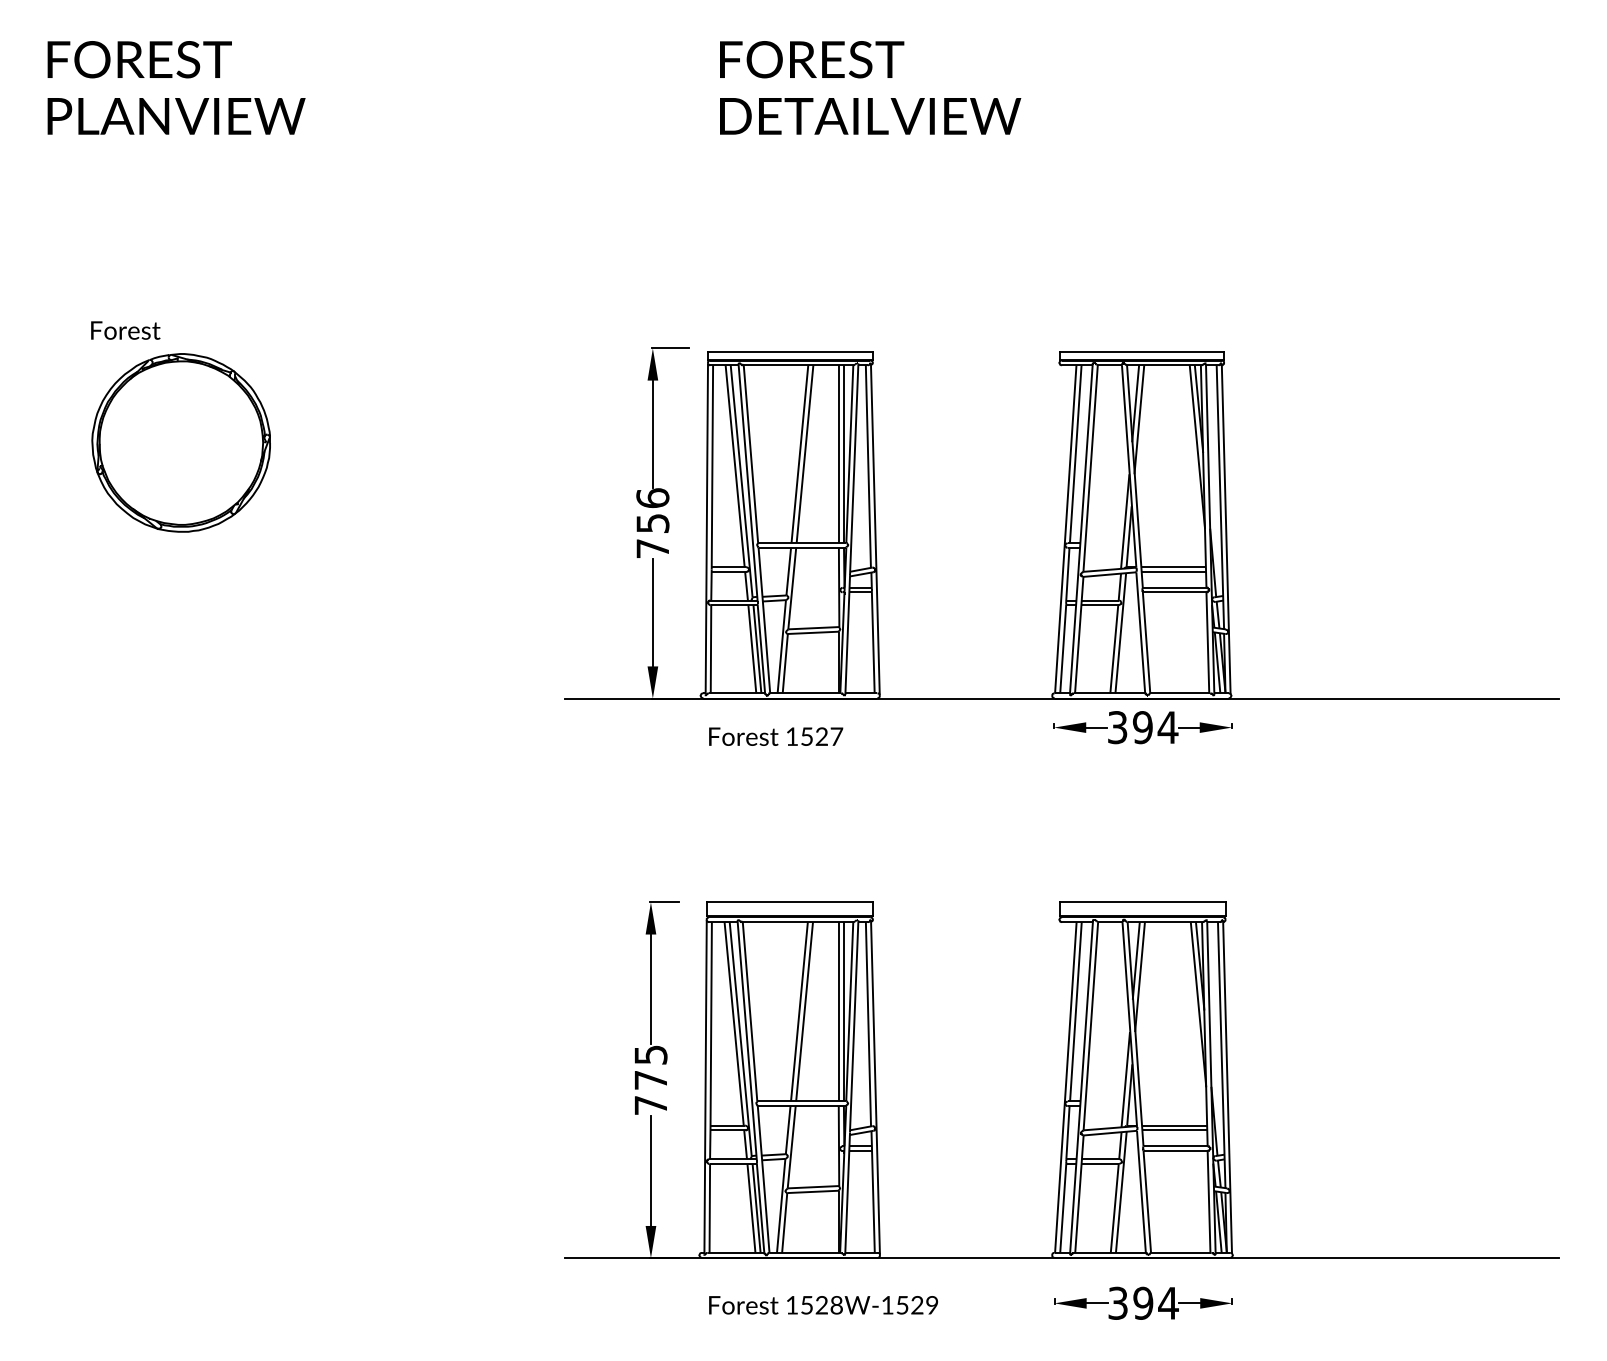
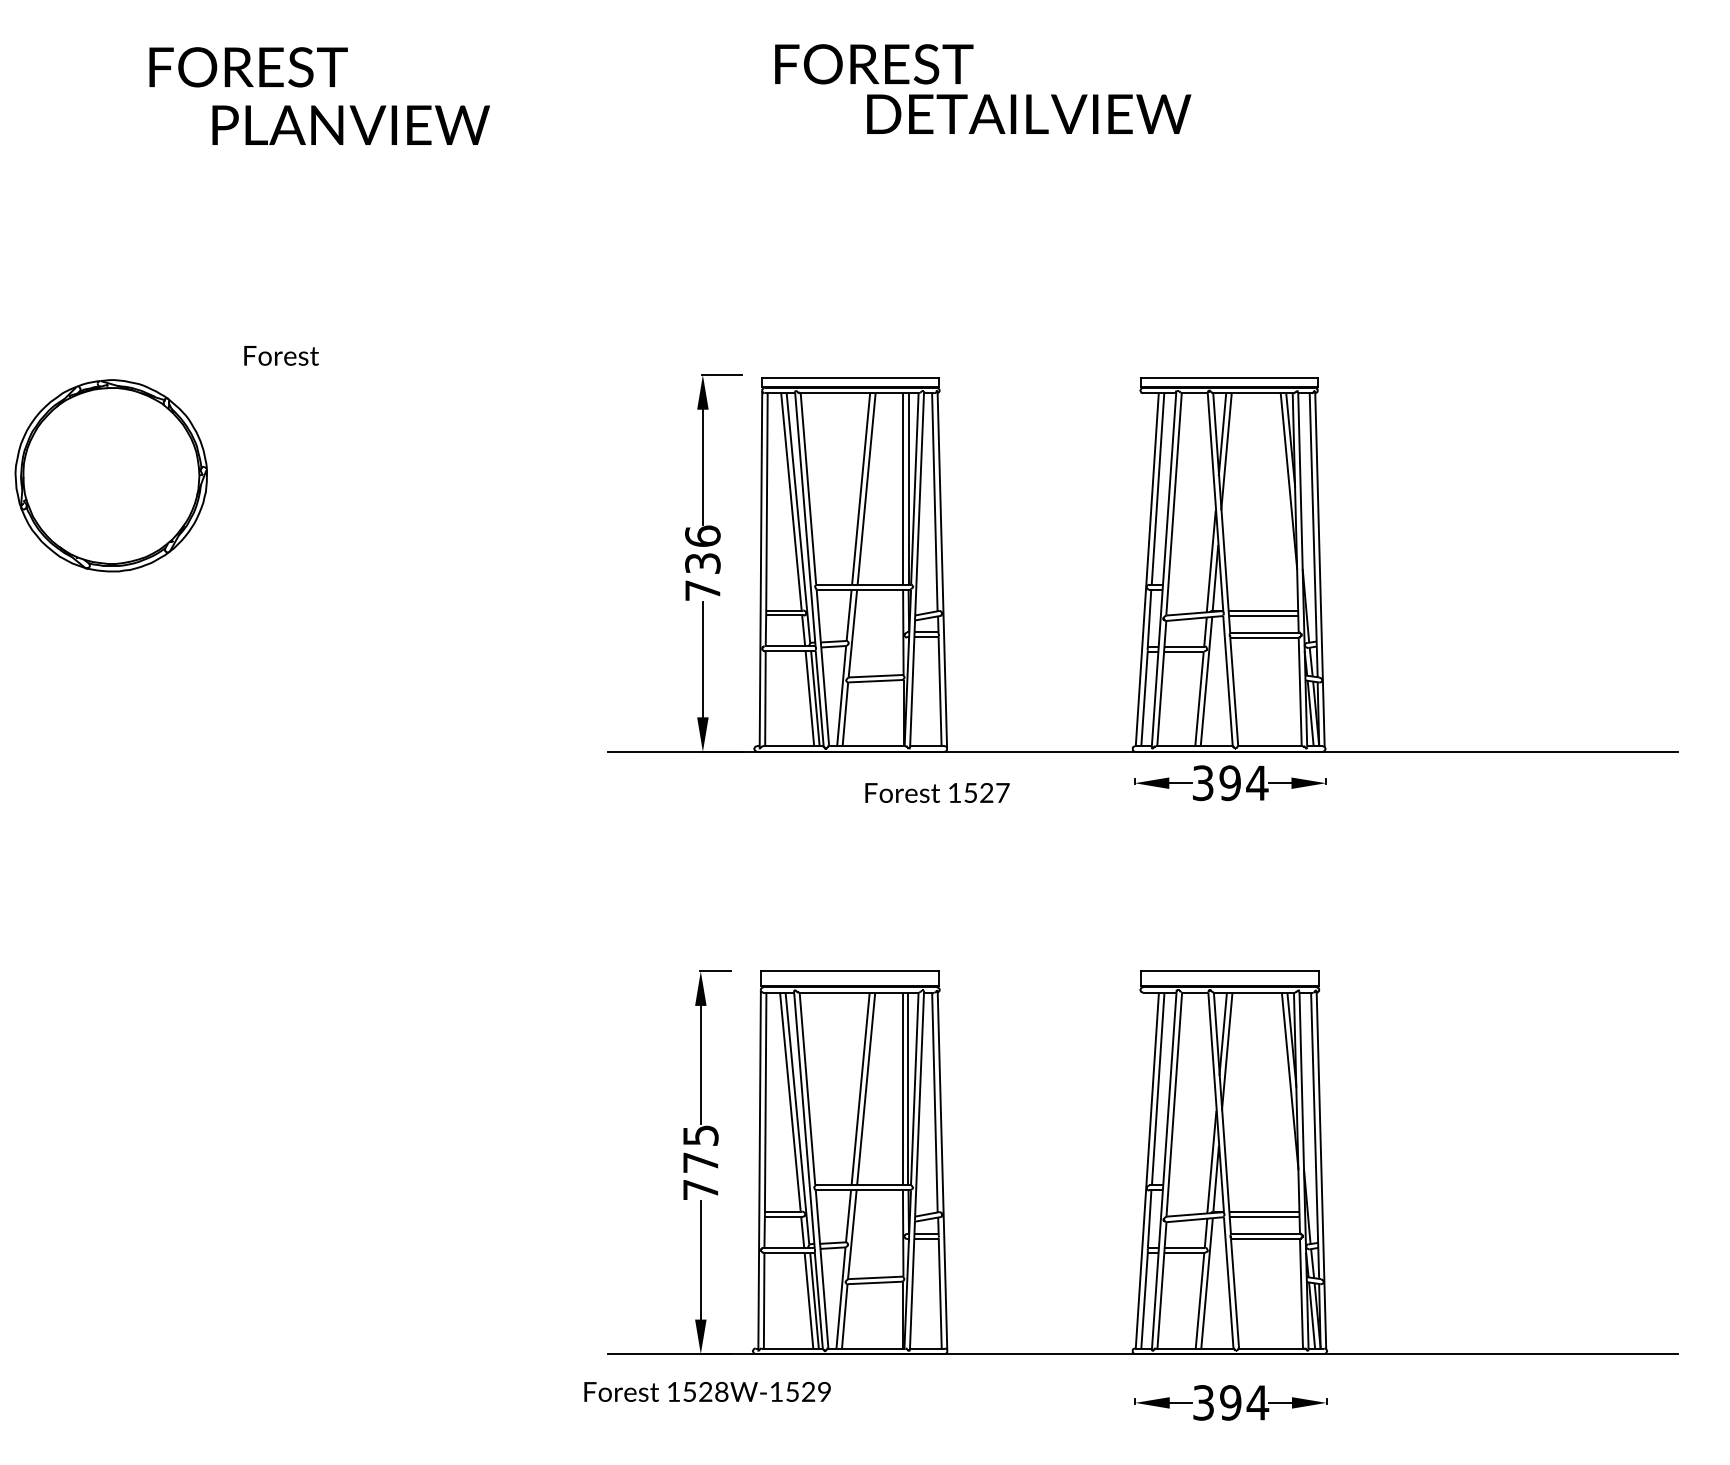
text: (139, 59) -> (248, 67), moved
text: (175, 115) -> (350, 124), moved
text: (870, 115) -> (1029, 113), moved
text: (125, 330) -> (281, 355), moved
part: (180, 442) -> (110, 475), moved
text: (652, 523) -> (702, 563), 756 -> 736
text: (776, 736) -> (937, 792), moved
text: (823, 1304) -> (707, 1391), moved

